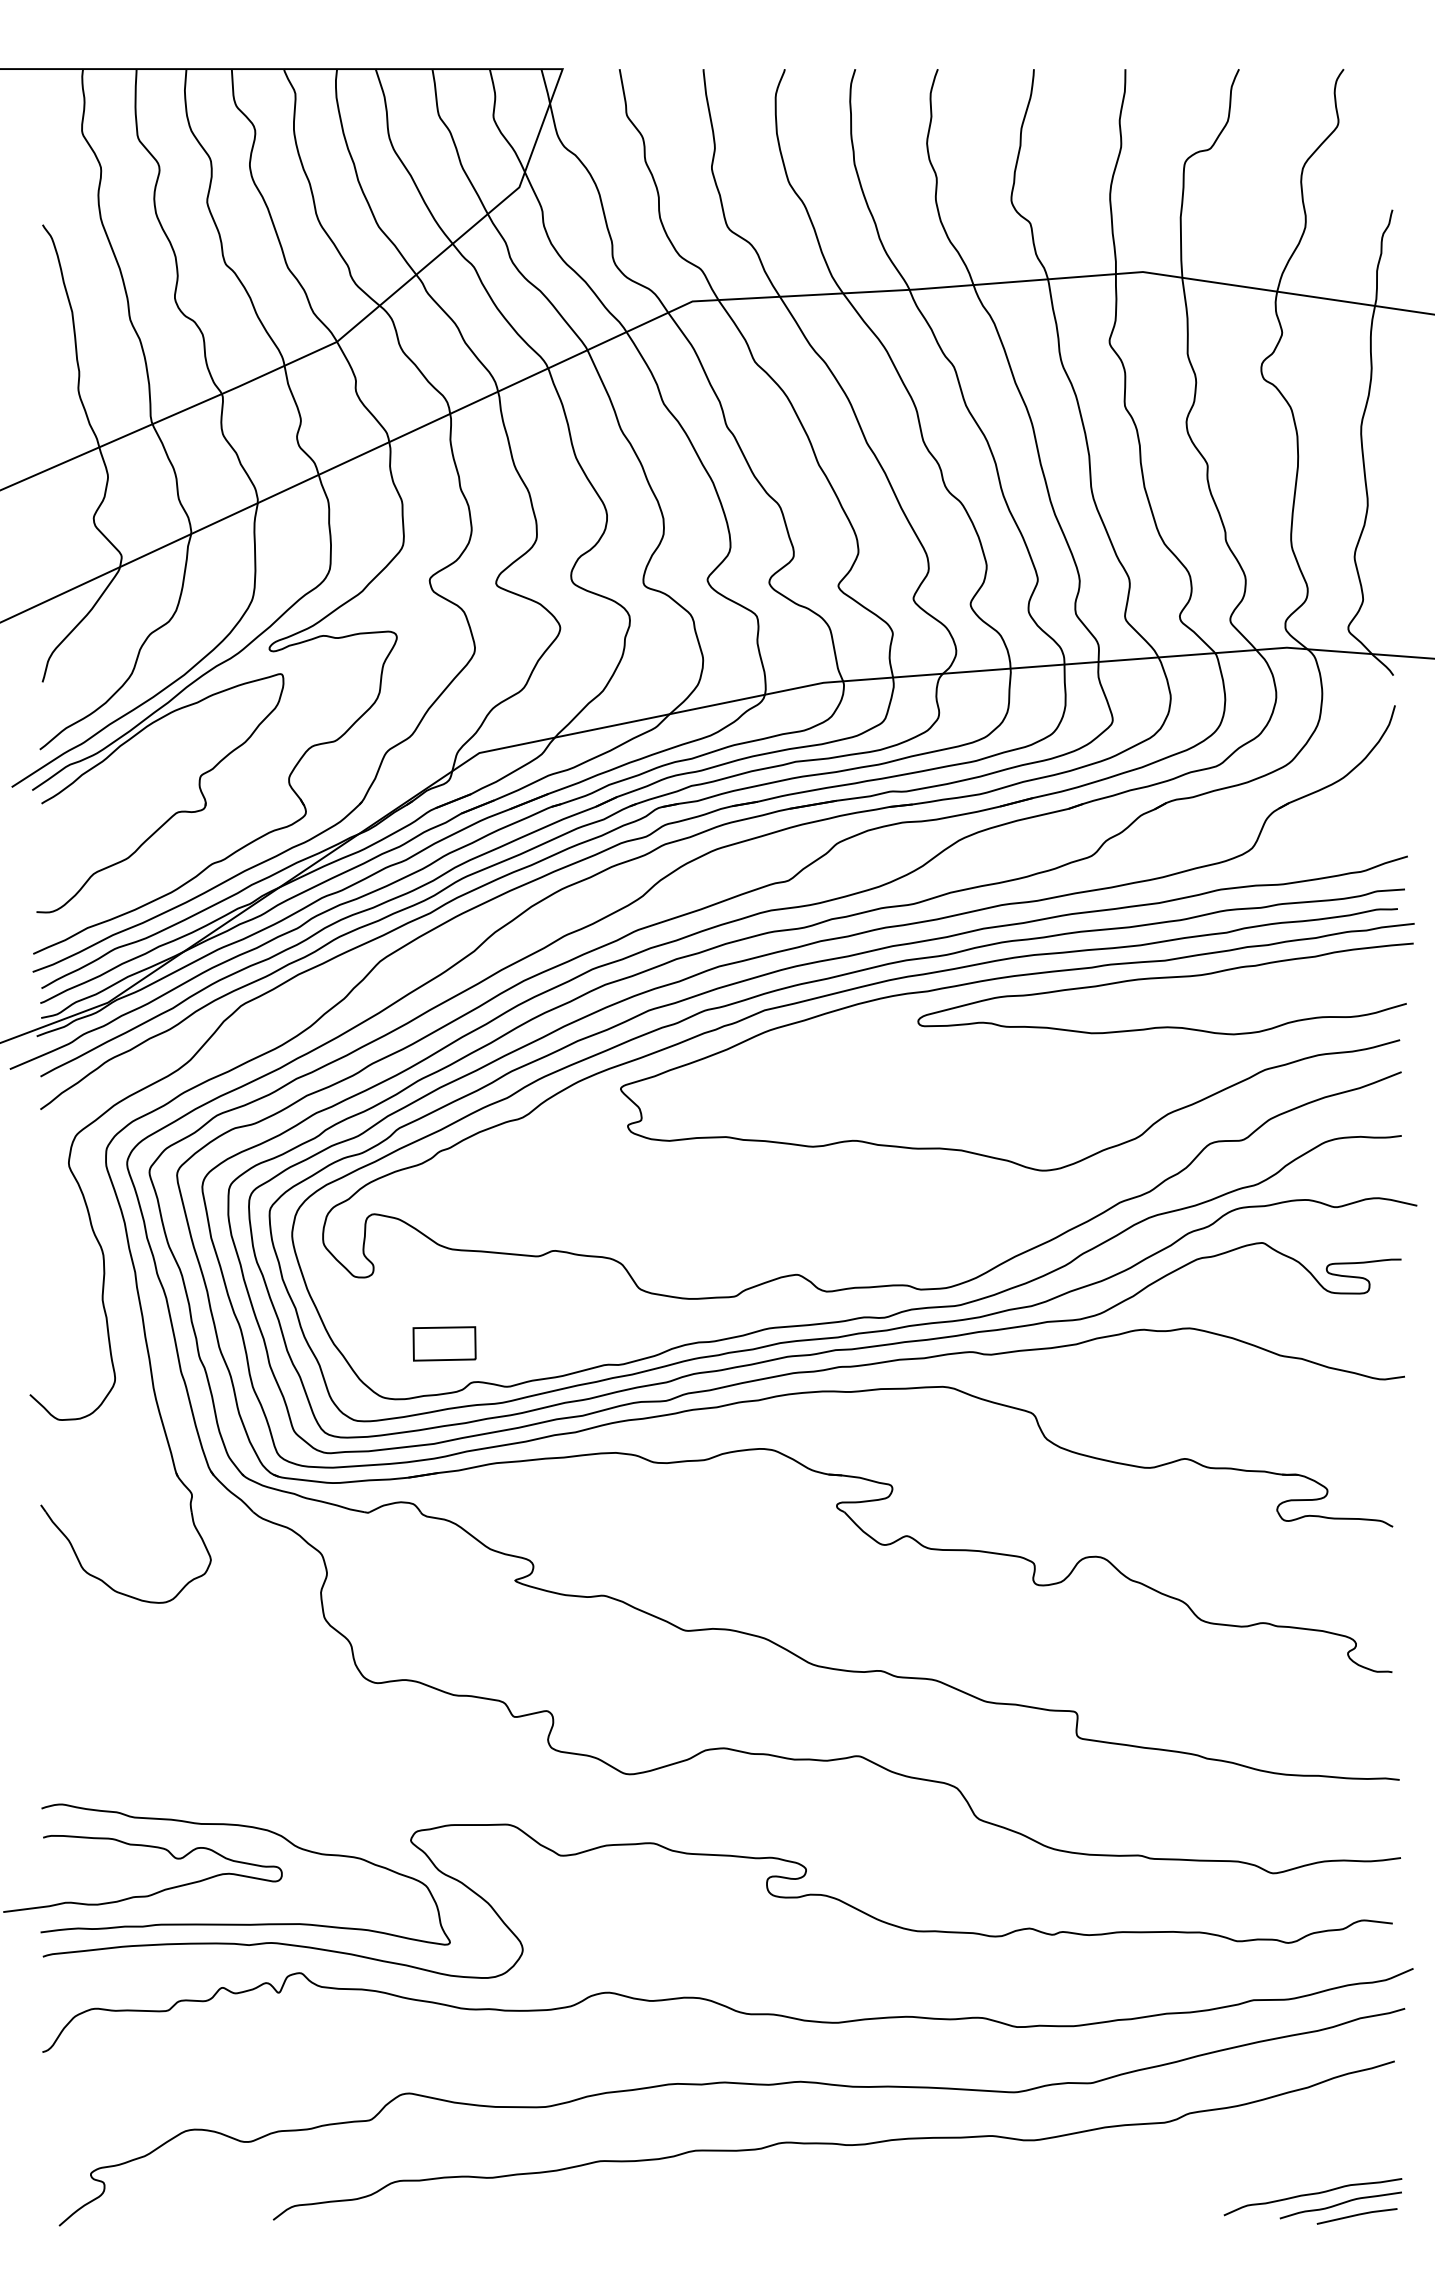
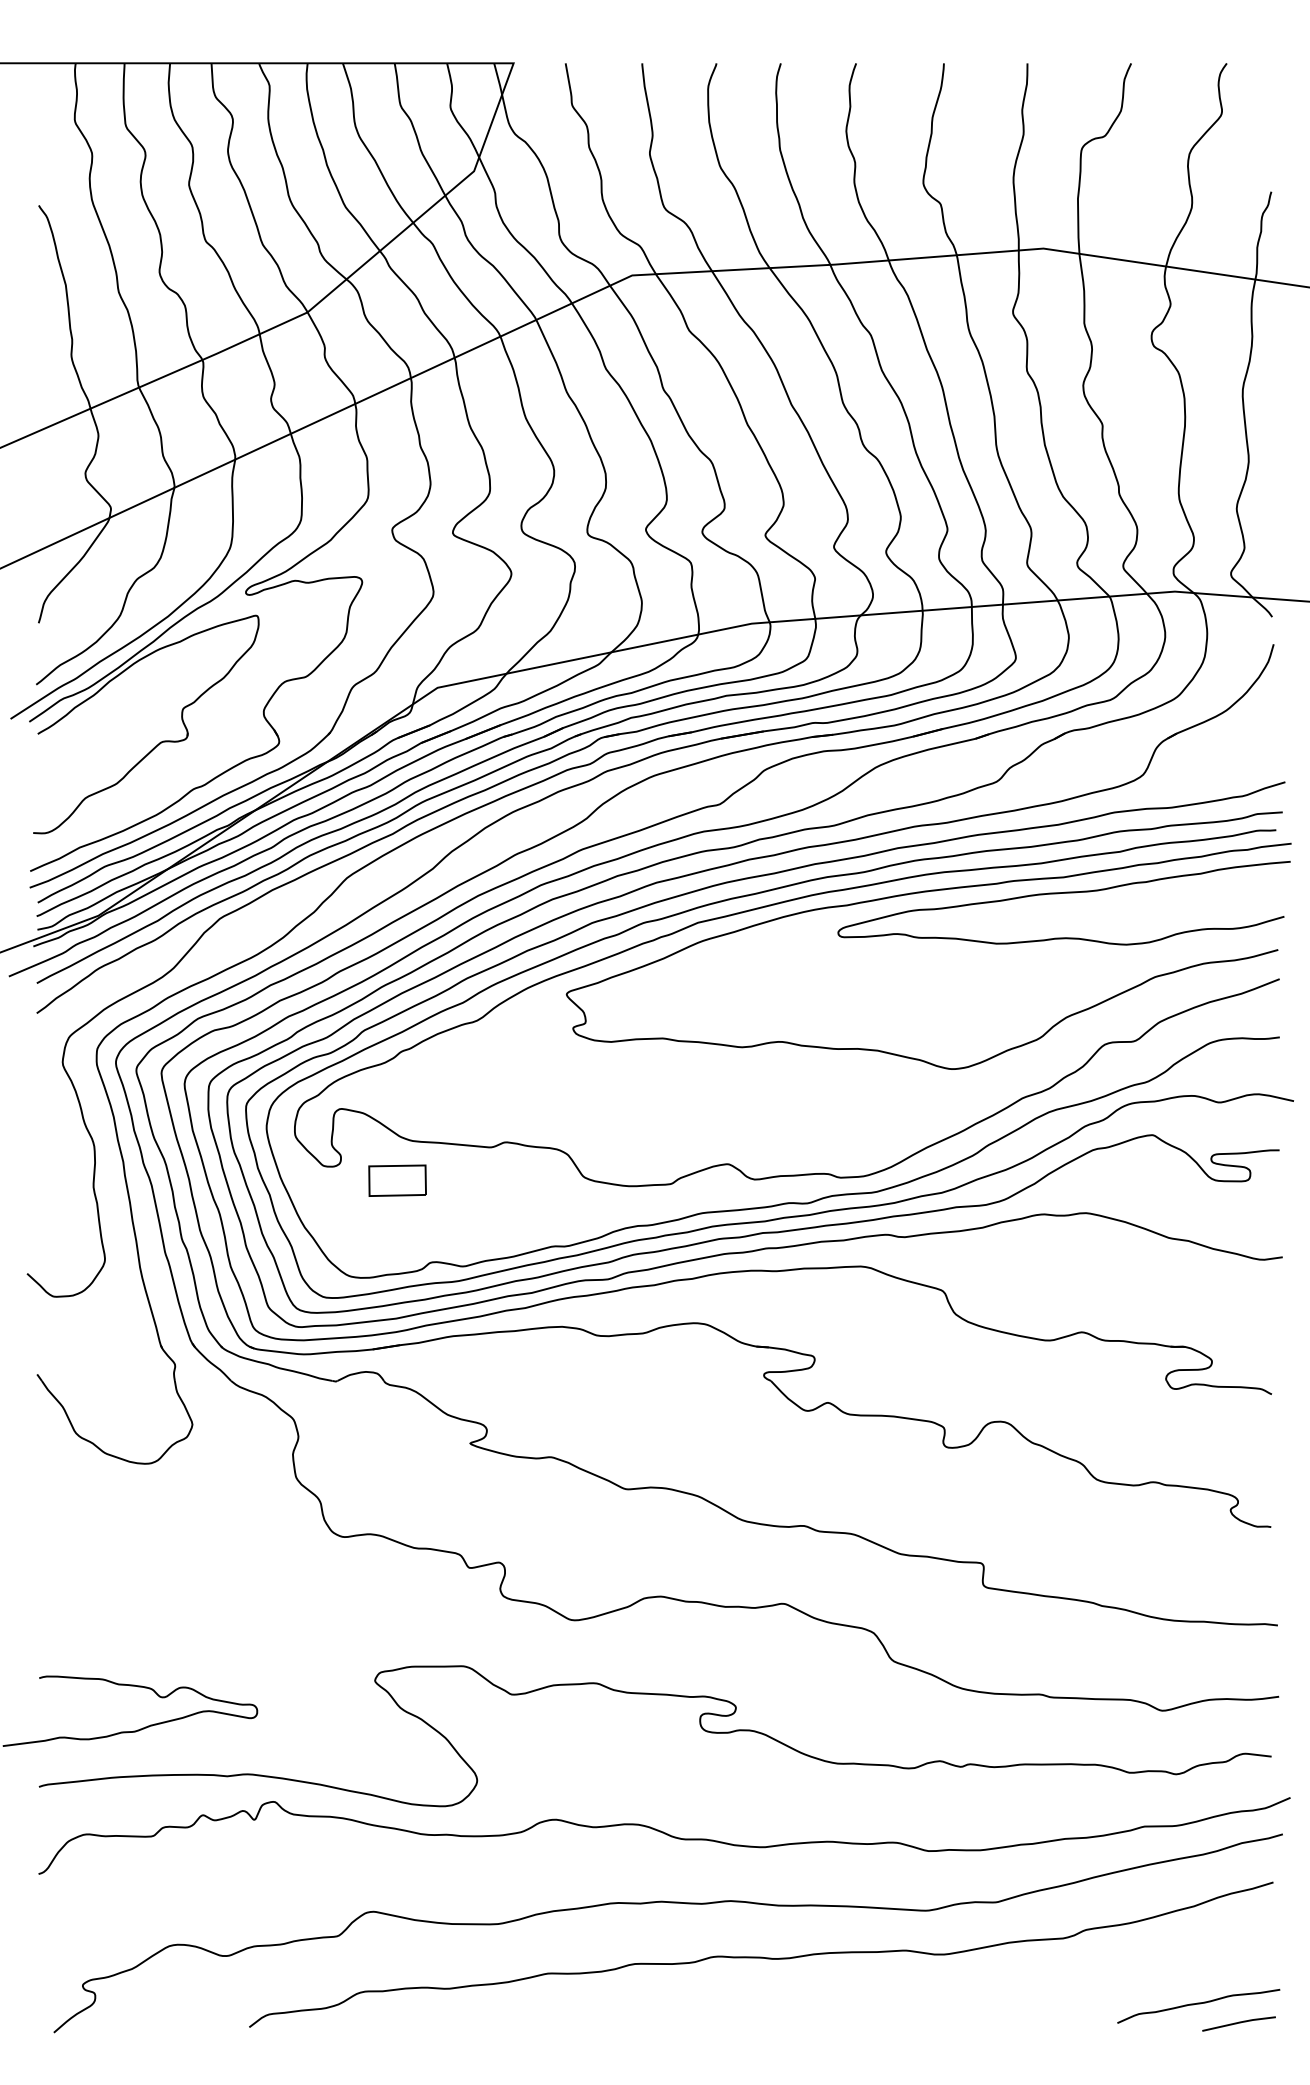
part: (444, 1343) -> (397, 1180), moved
curve: (252, 1828) -> (230, 1669), removed
curve: (1340, 2204) -> (1223, 2013), removed

